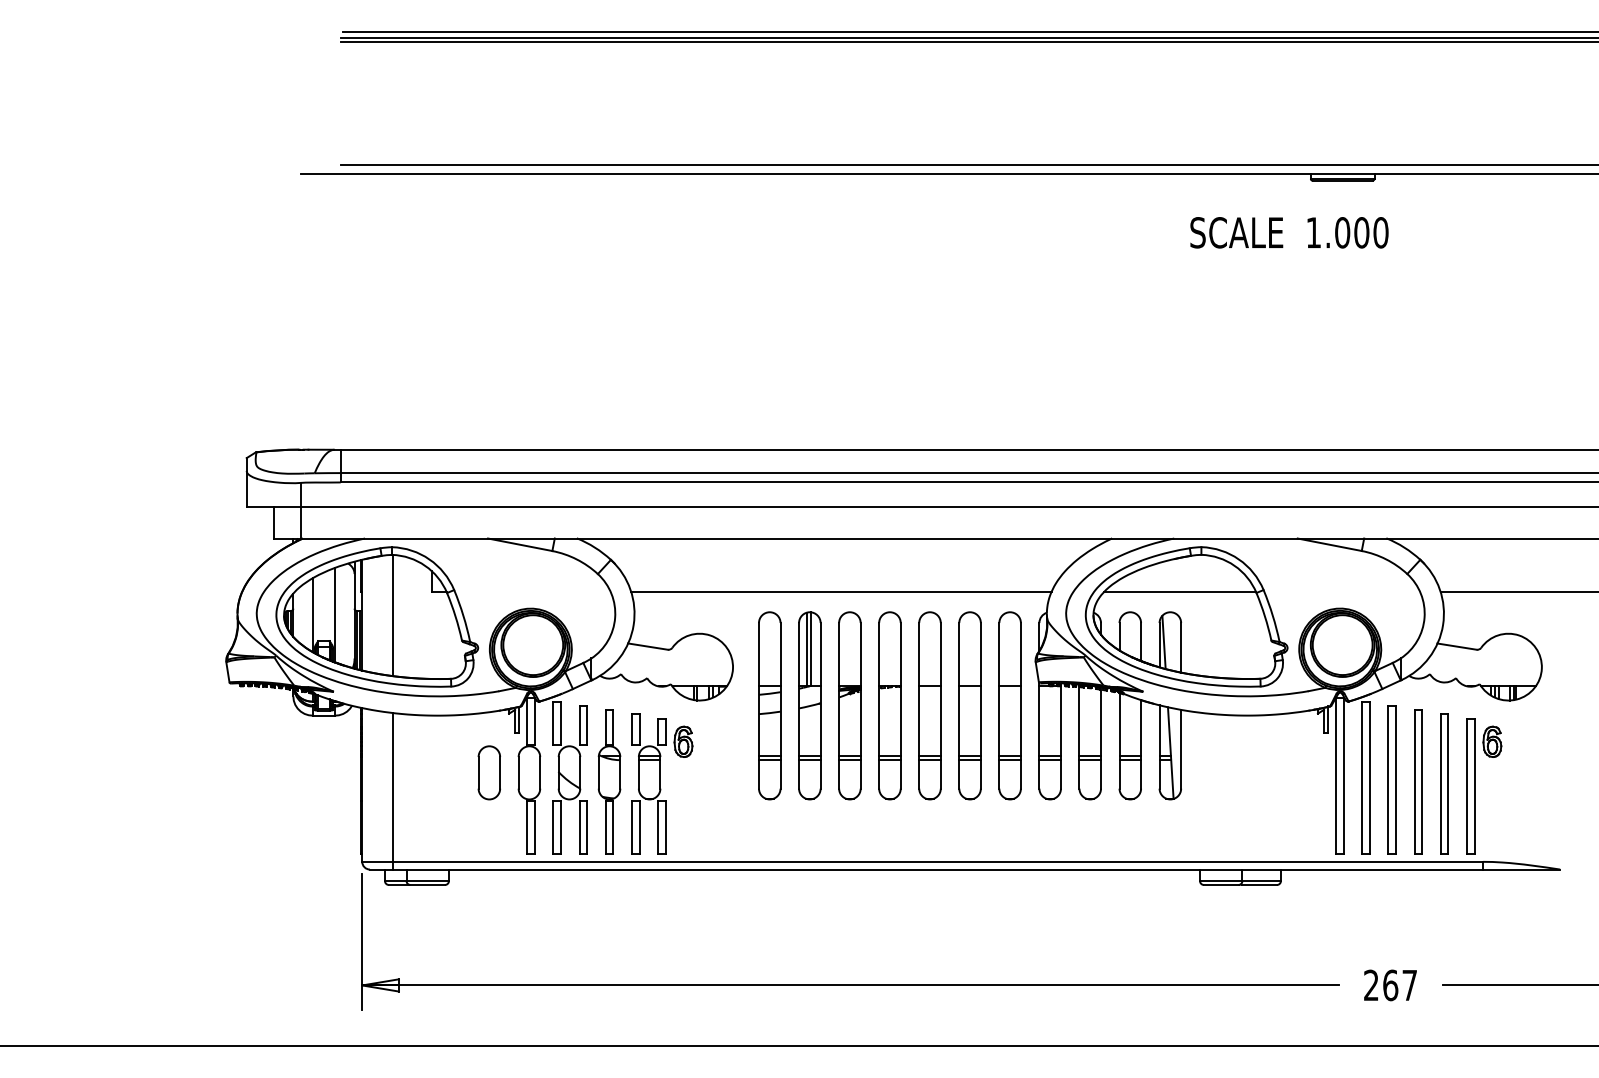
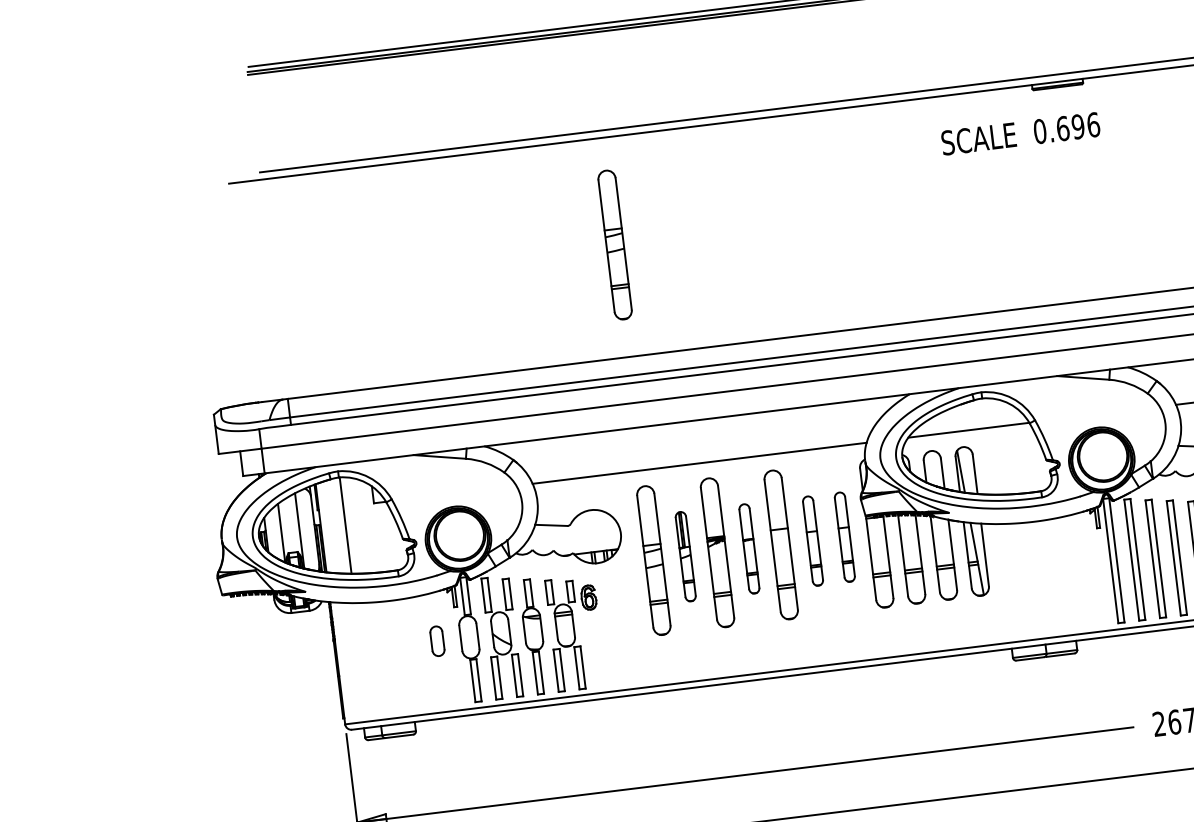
text: (1347, 232) -> (1066, 127), 1.000 -> 0.696
part: (769, 308) -> (614, 244), added
part: (809, 705) -> (685, 556), size x0.6
part: (889, 705) -> (748, 548), size x0.6
part: (969, 705) -> (812, 540), size x0.6
part: (1009, 705) -> (844, 536), size x0.6
part: (488, 772) -> (436, 641), size x0.7
line: (393, 791) -> (363, 665), removed

